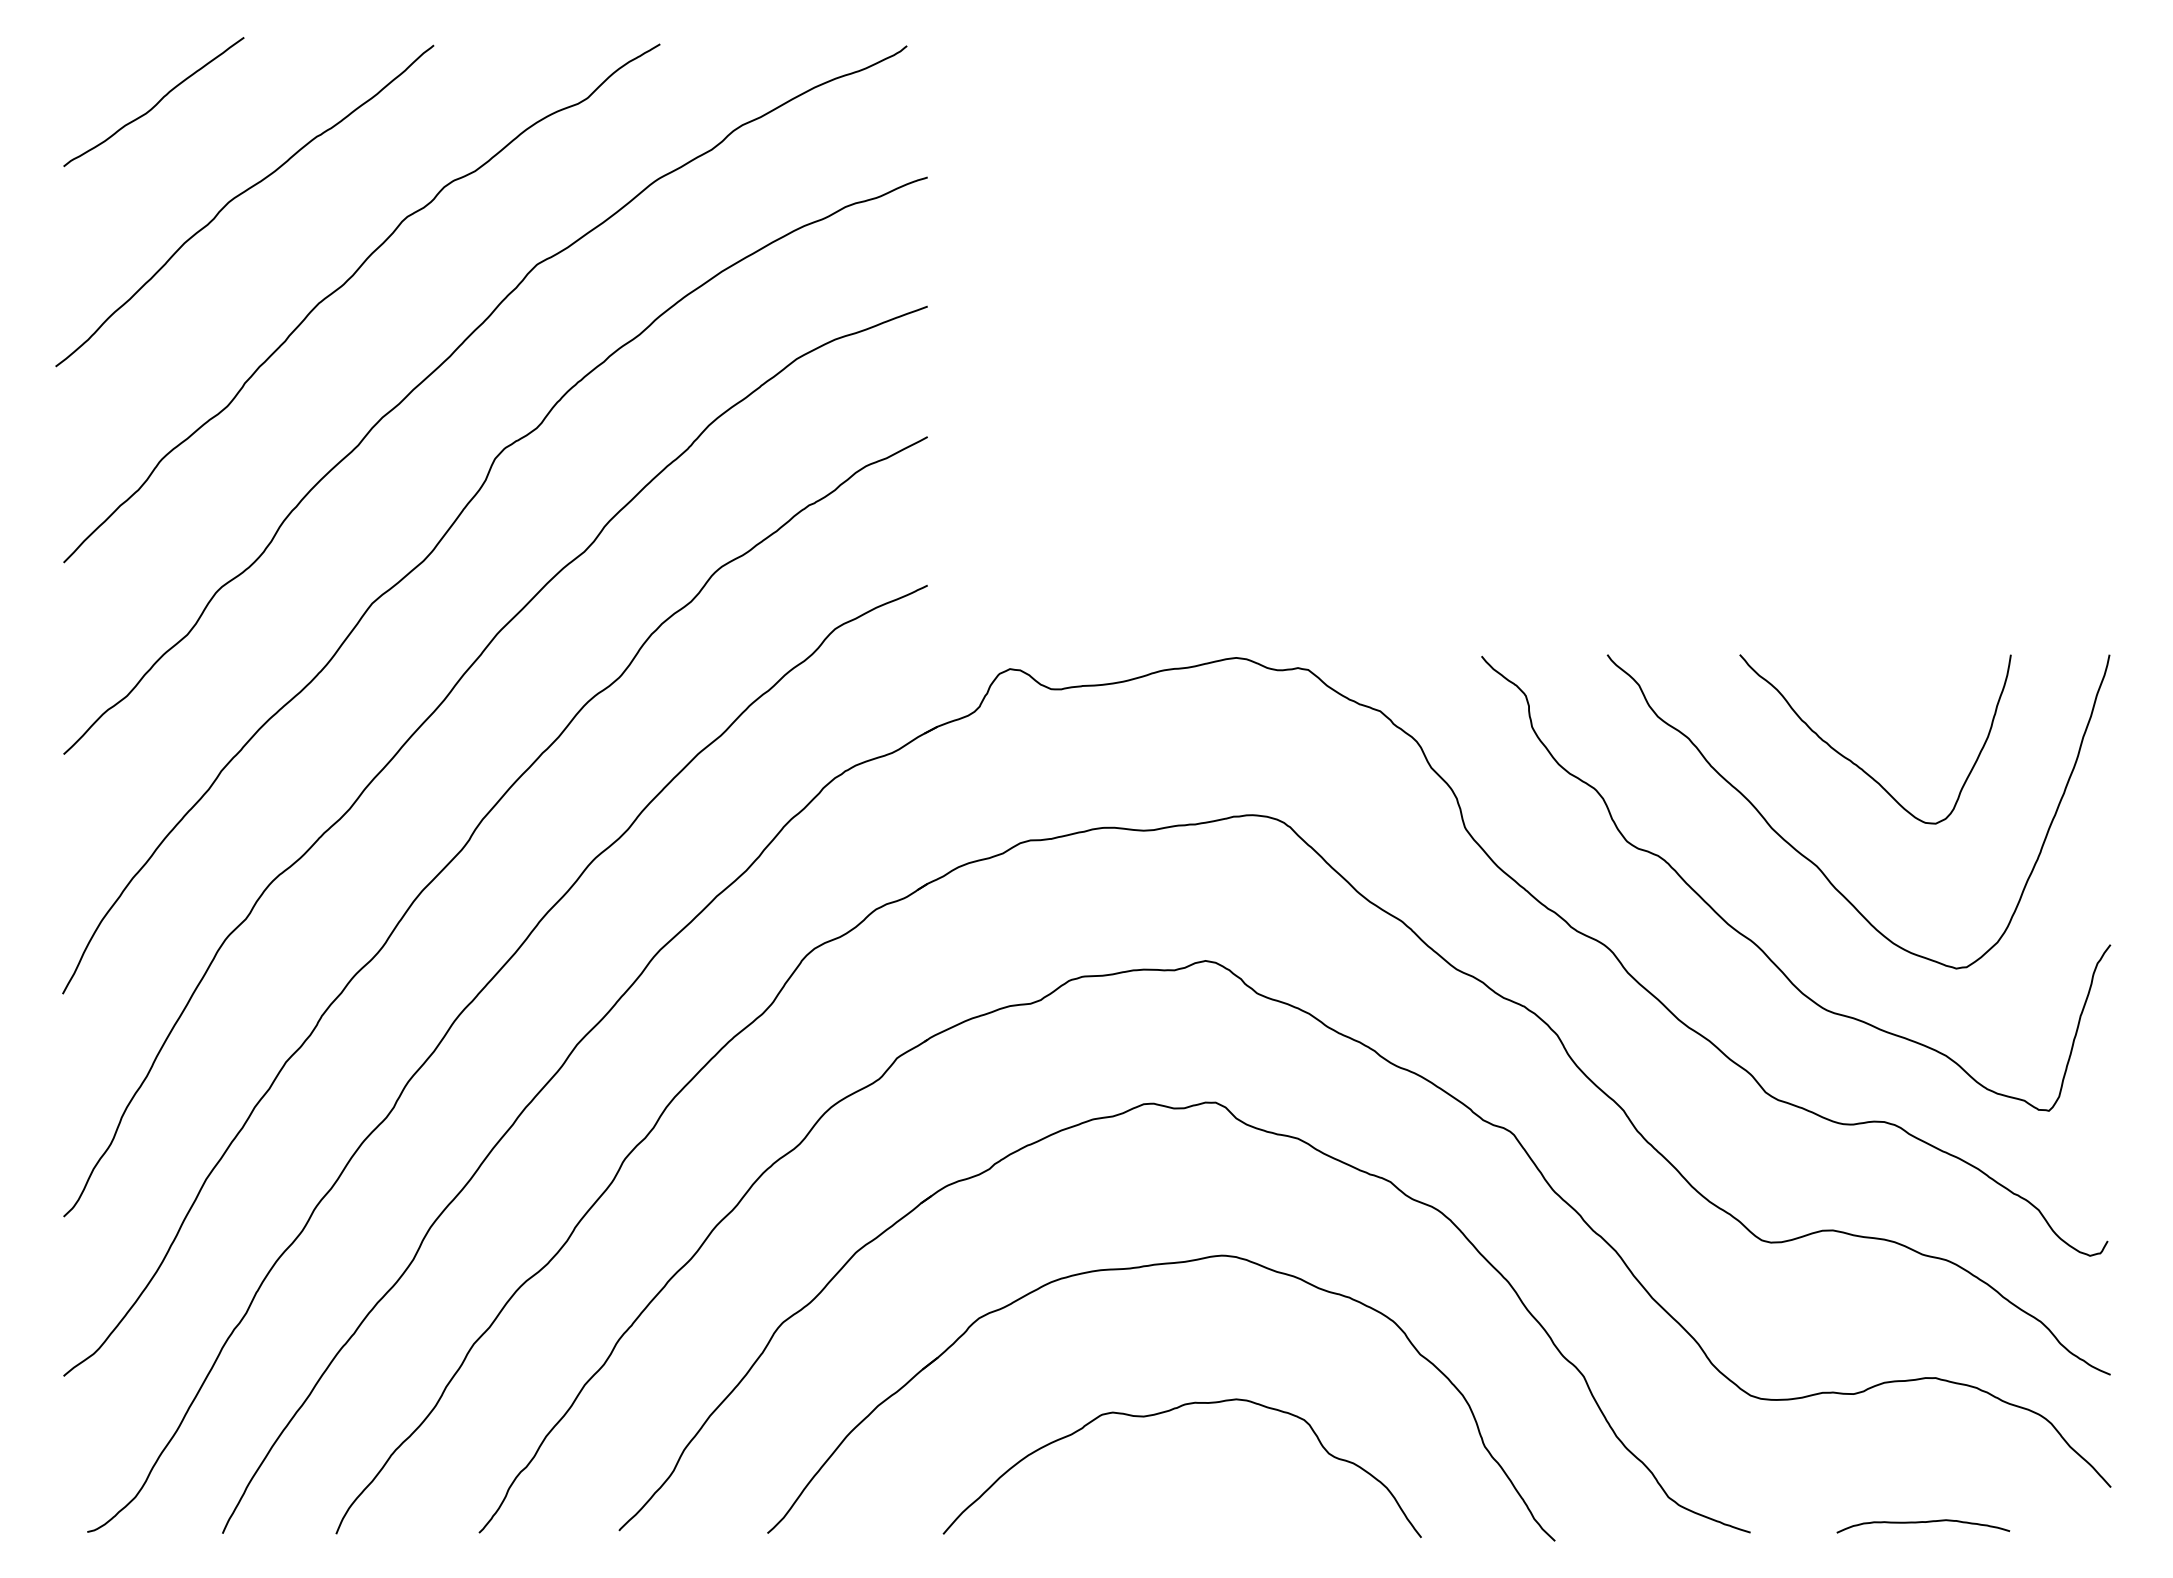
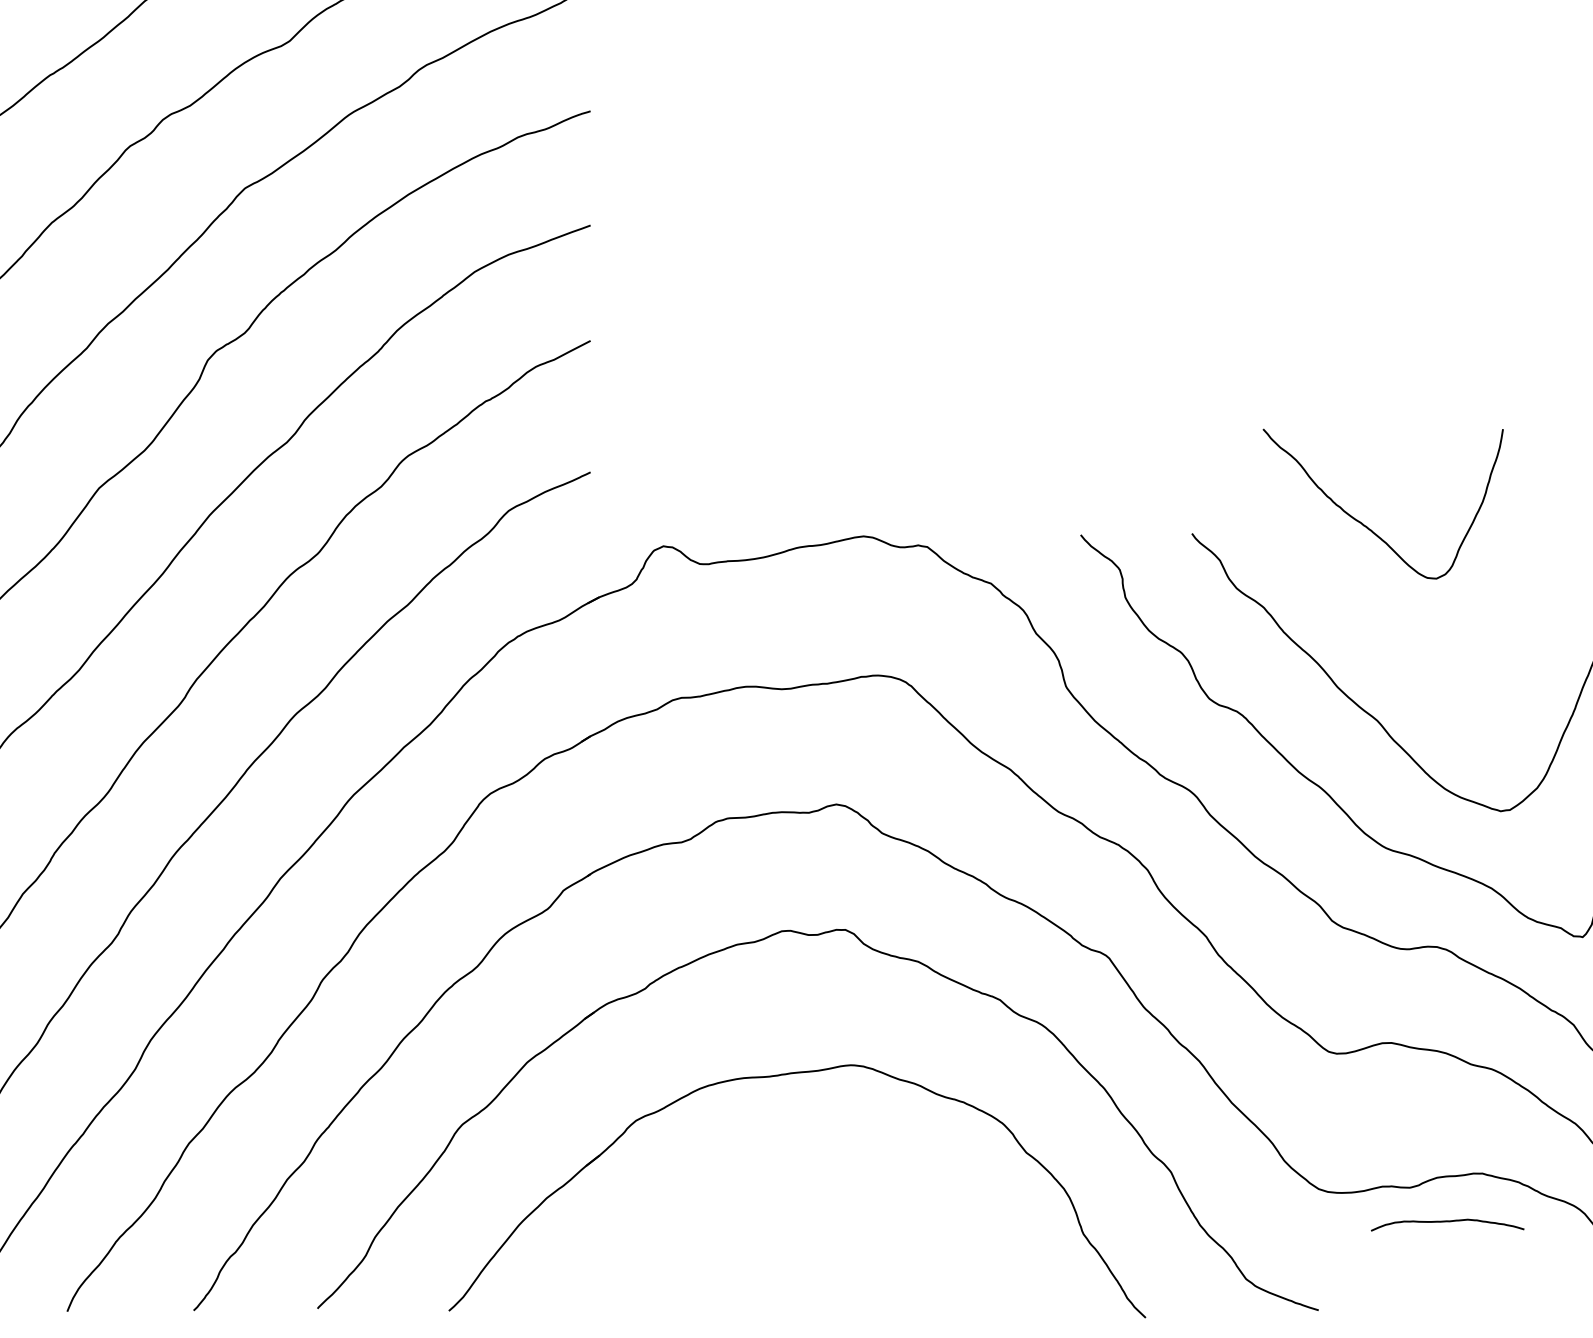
curve: (1857, 764) -> (1367, 526), moved
curve: (1167, 1412) -> (802, 1204), removed
curve: (1923, 1522) -> (1447, 1221), moved

